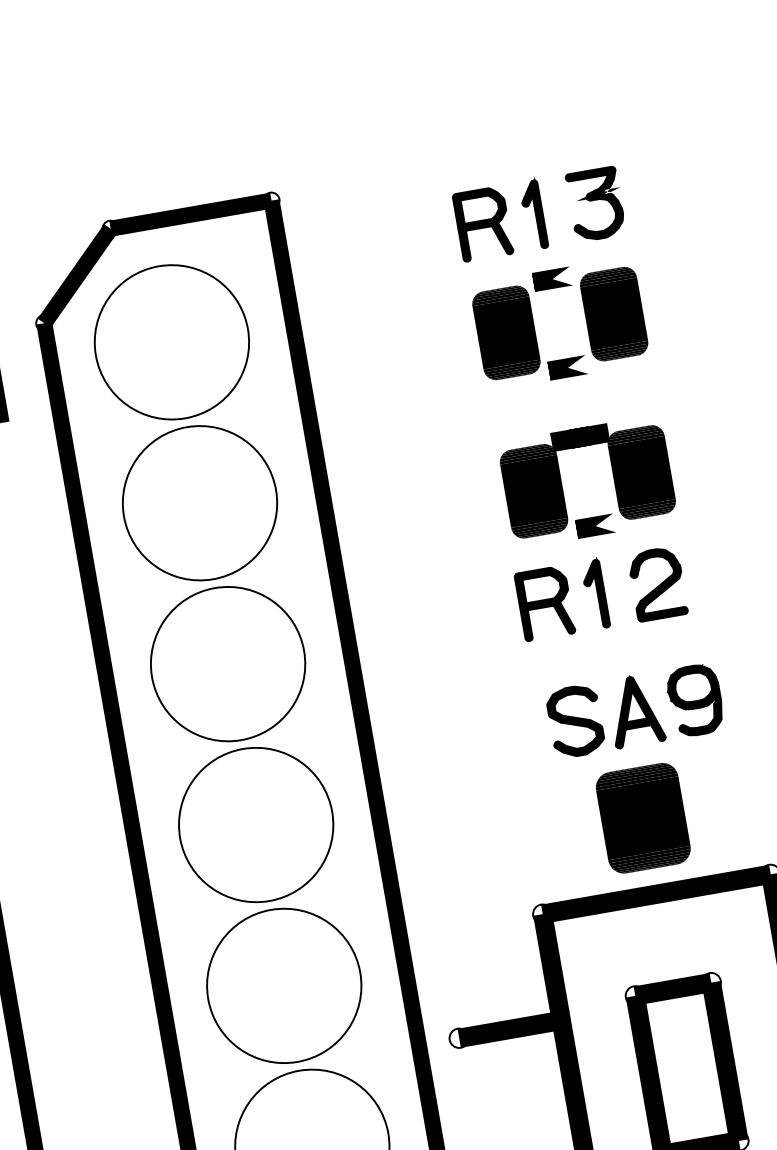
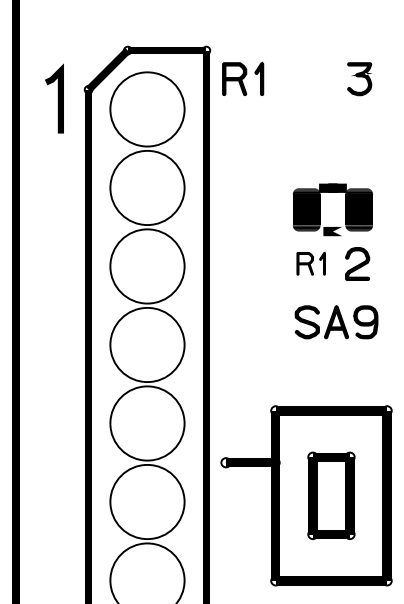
part: (501, 219) -> (243, 78), moved
part: (534, 327) -> (320, 132), removed
part: (563, 599) -> (311, 263), size x0.7
part: (643, 817) -> (331, 373), removed

